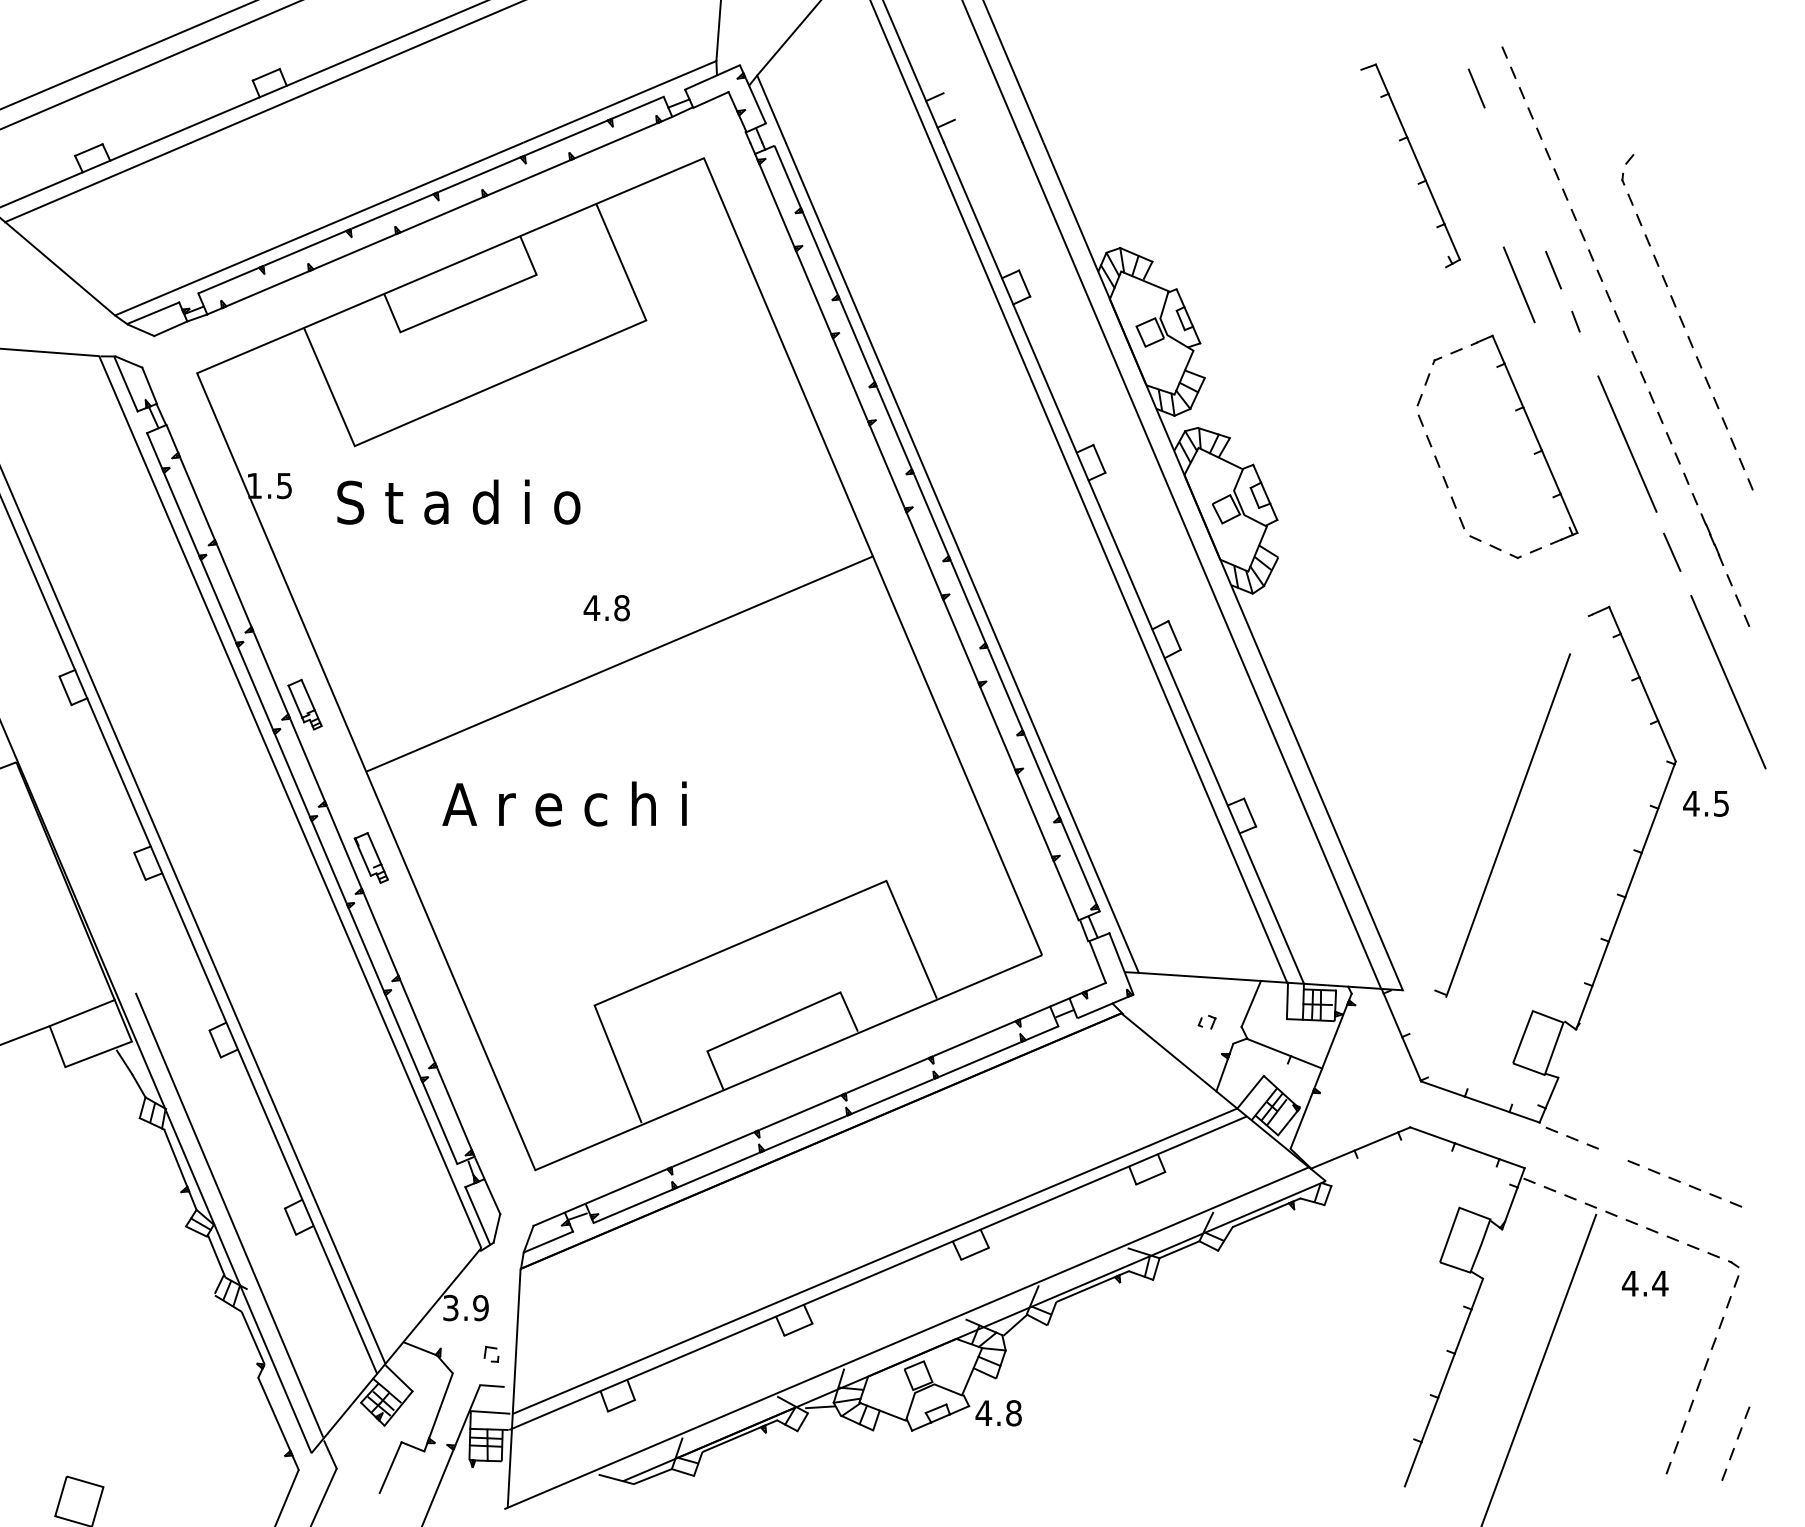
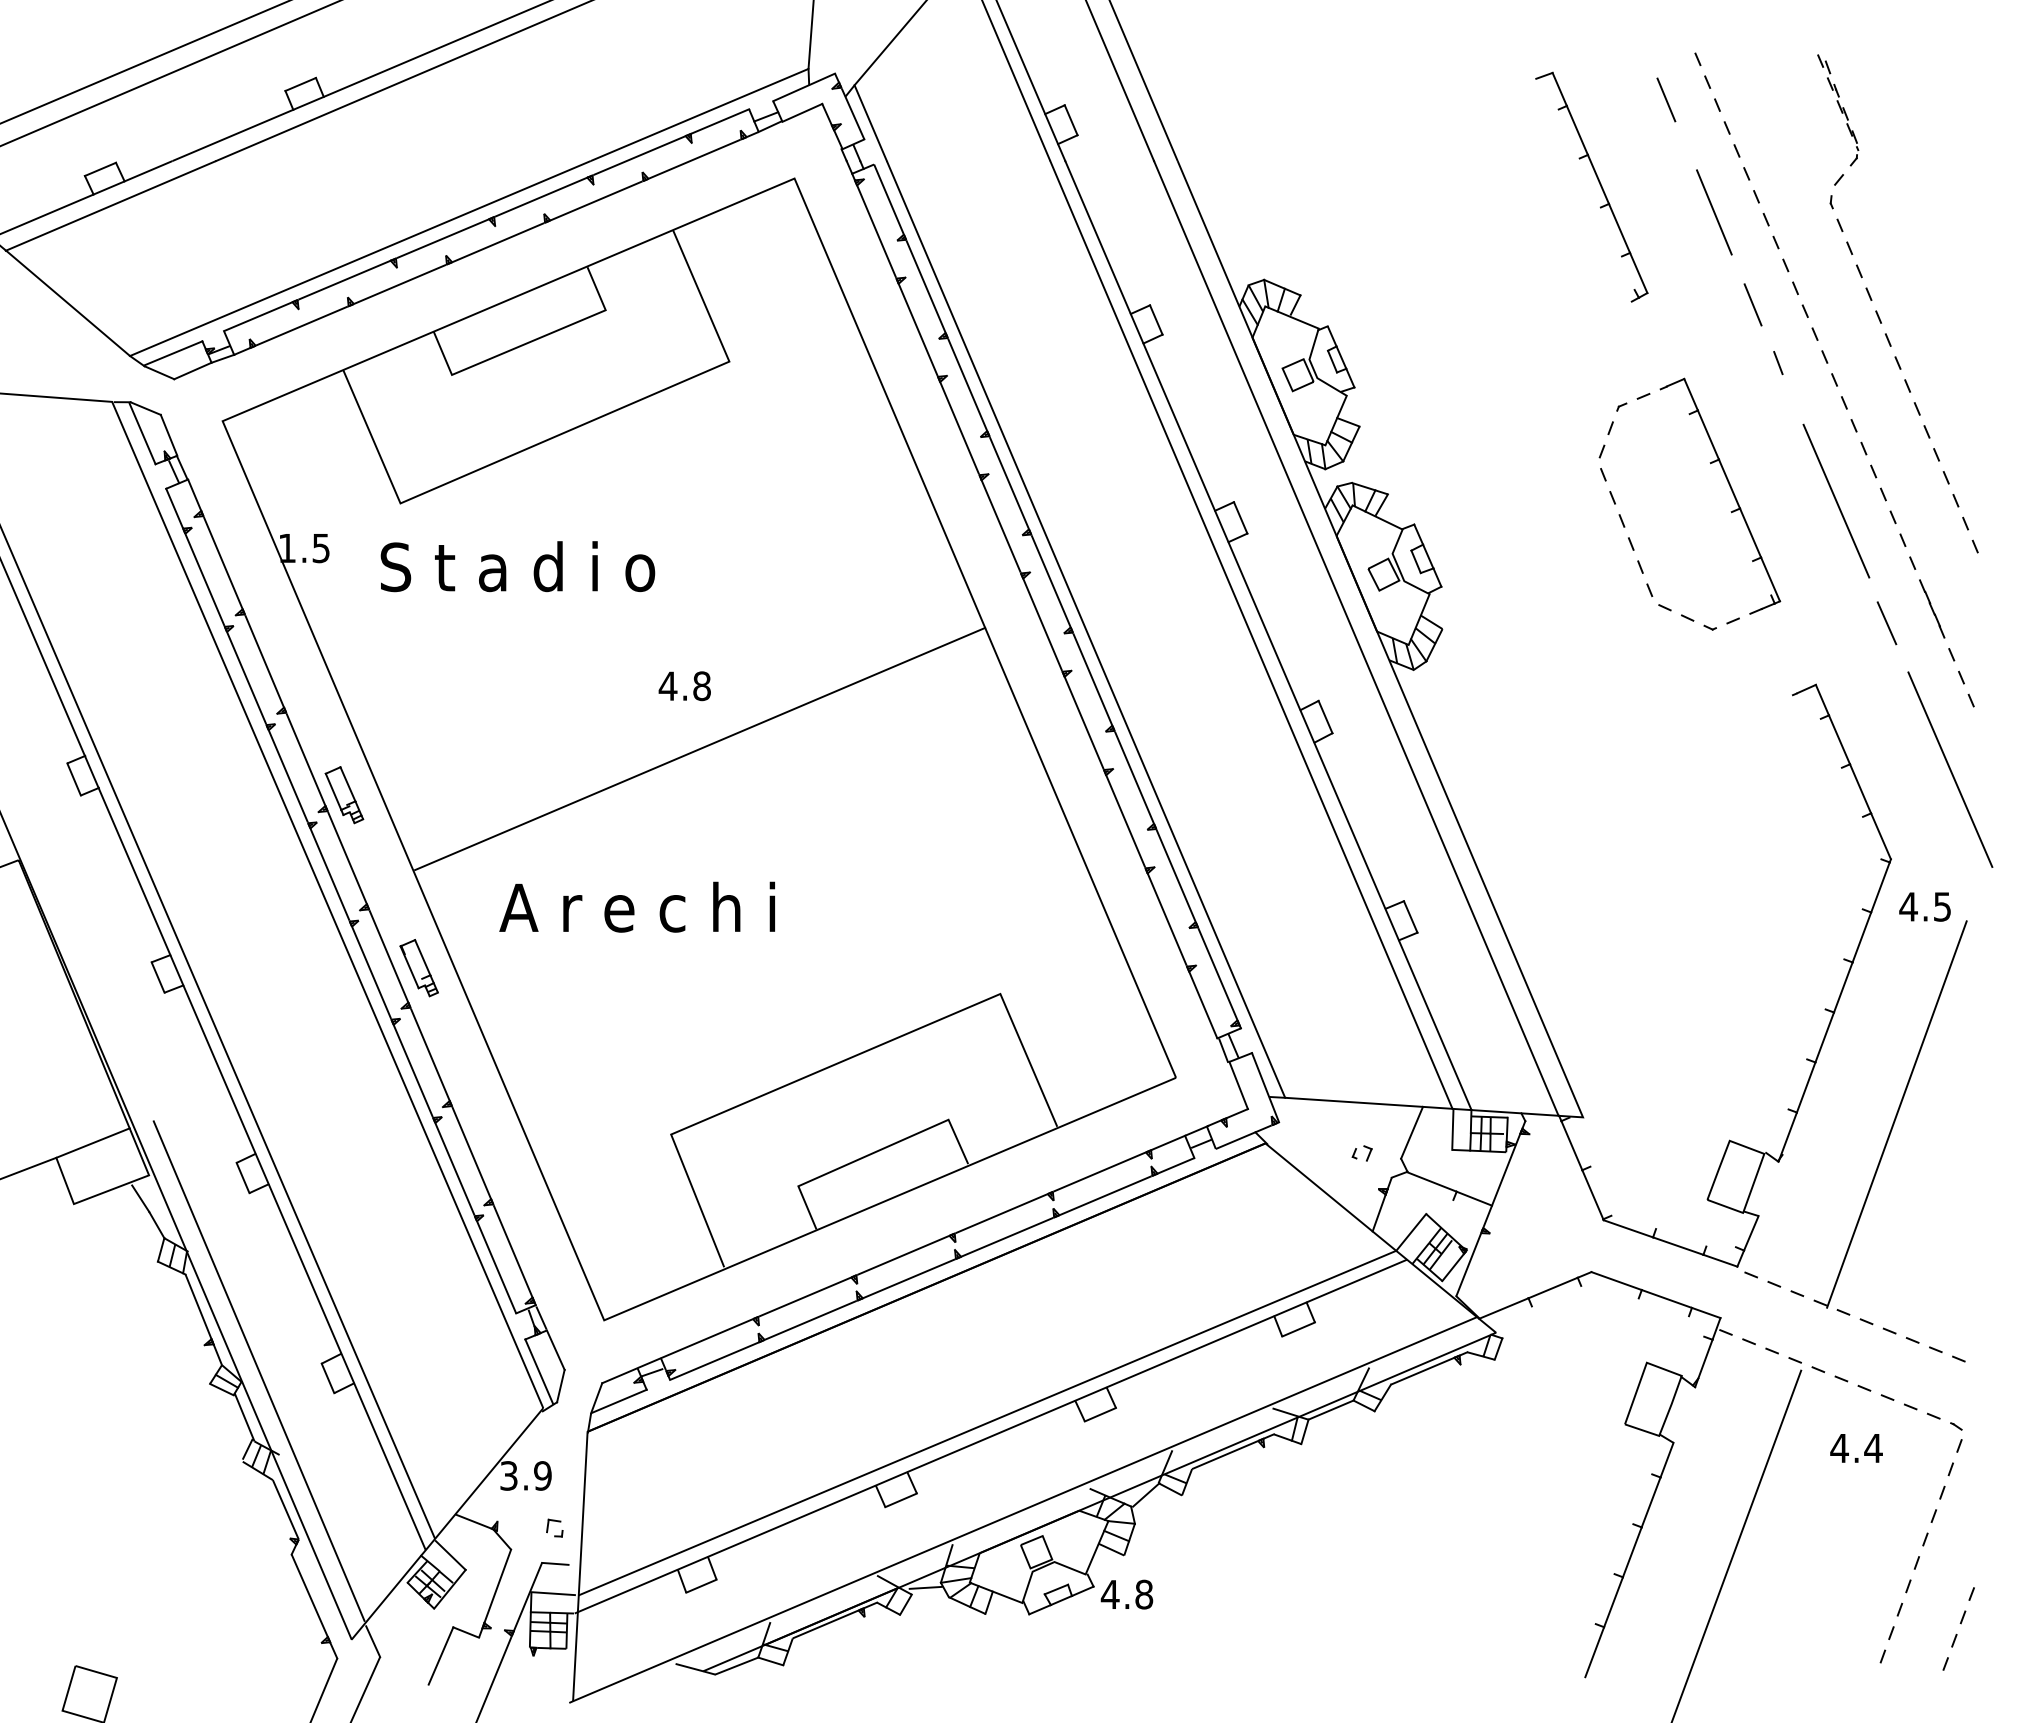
part: (1629, 97) -> (1838, 110), added
line: (948, 106) -> (1070, 120), added
line: (1519, 284) -> (1714, 212), moved
part: (1502, 825) -> (1890, 1114), moved

